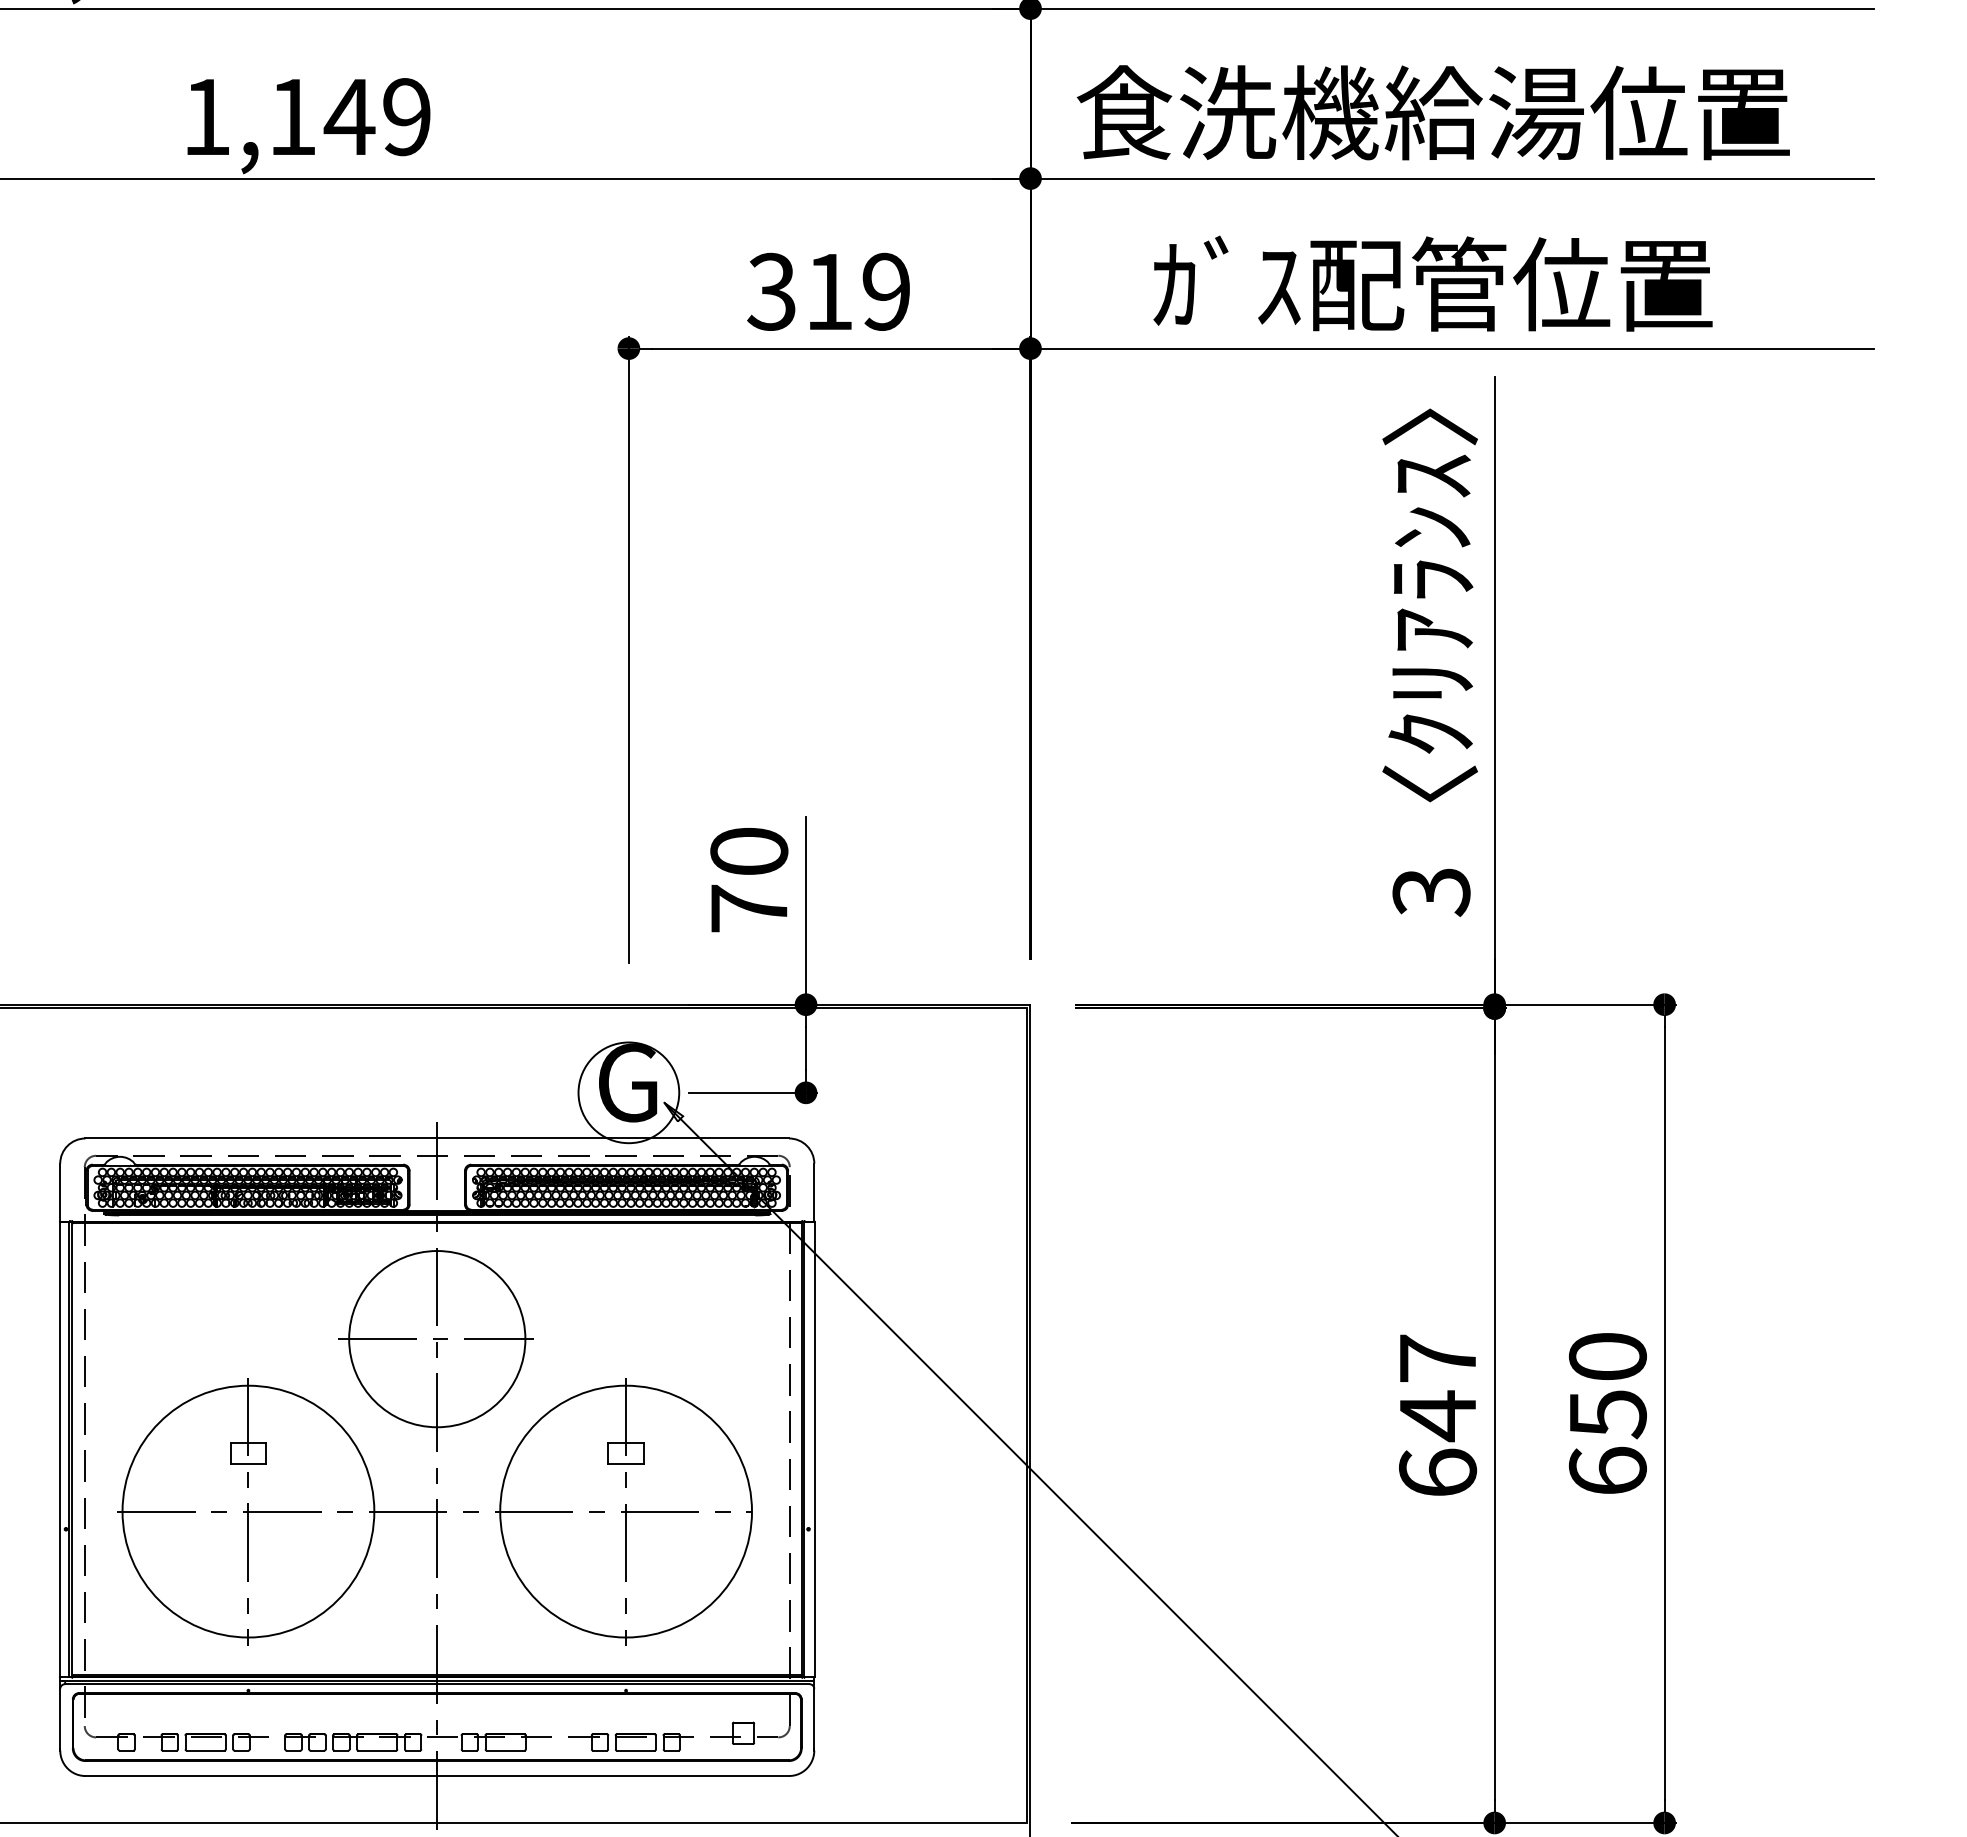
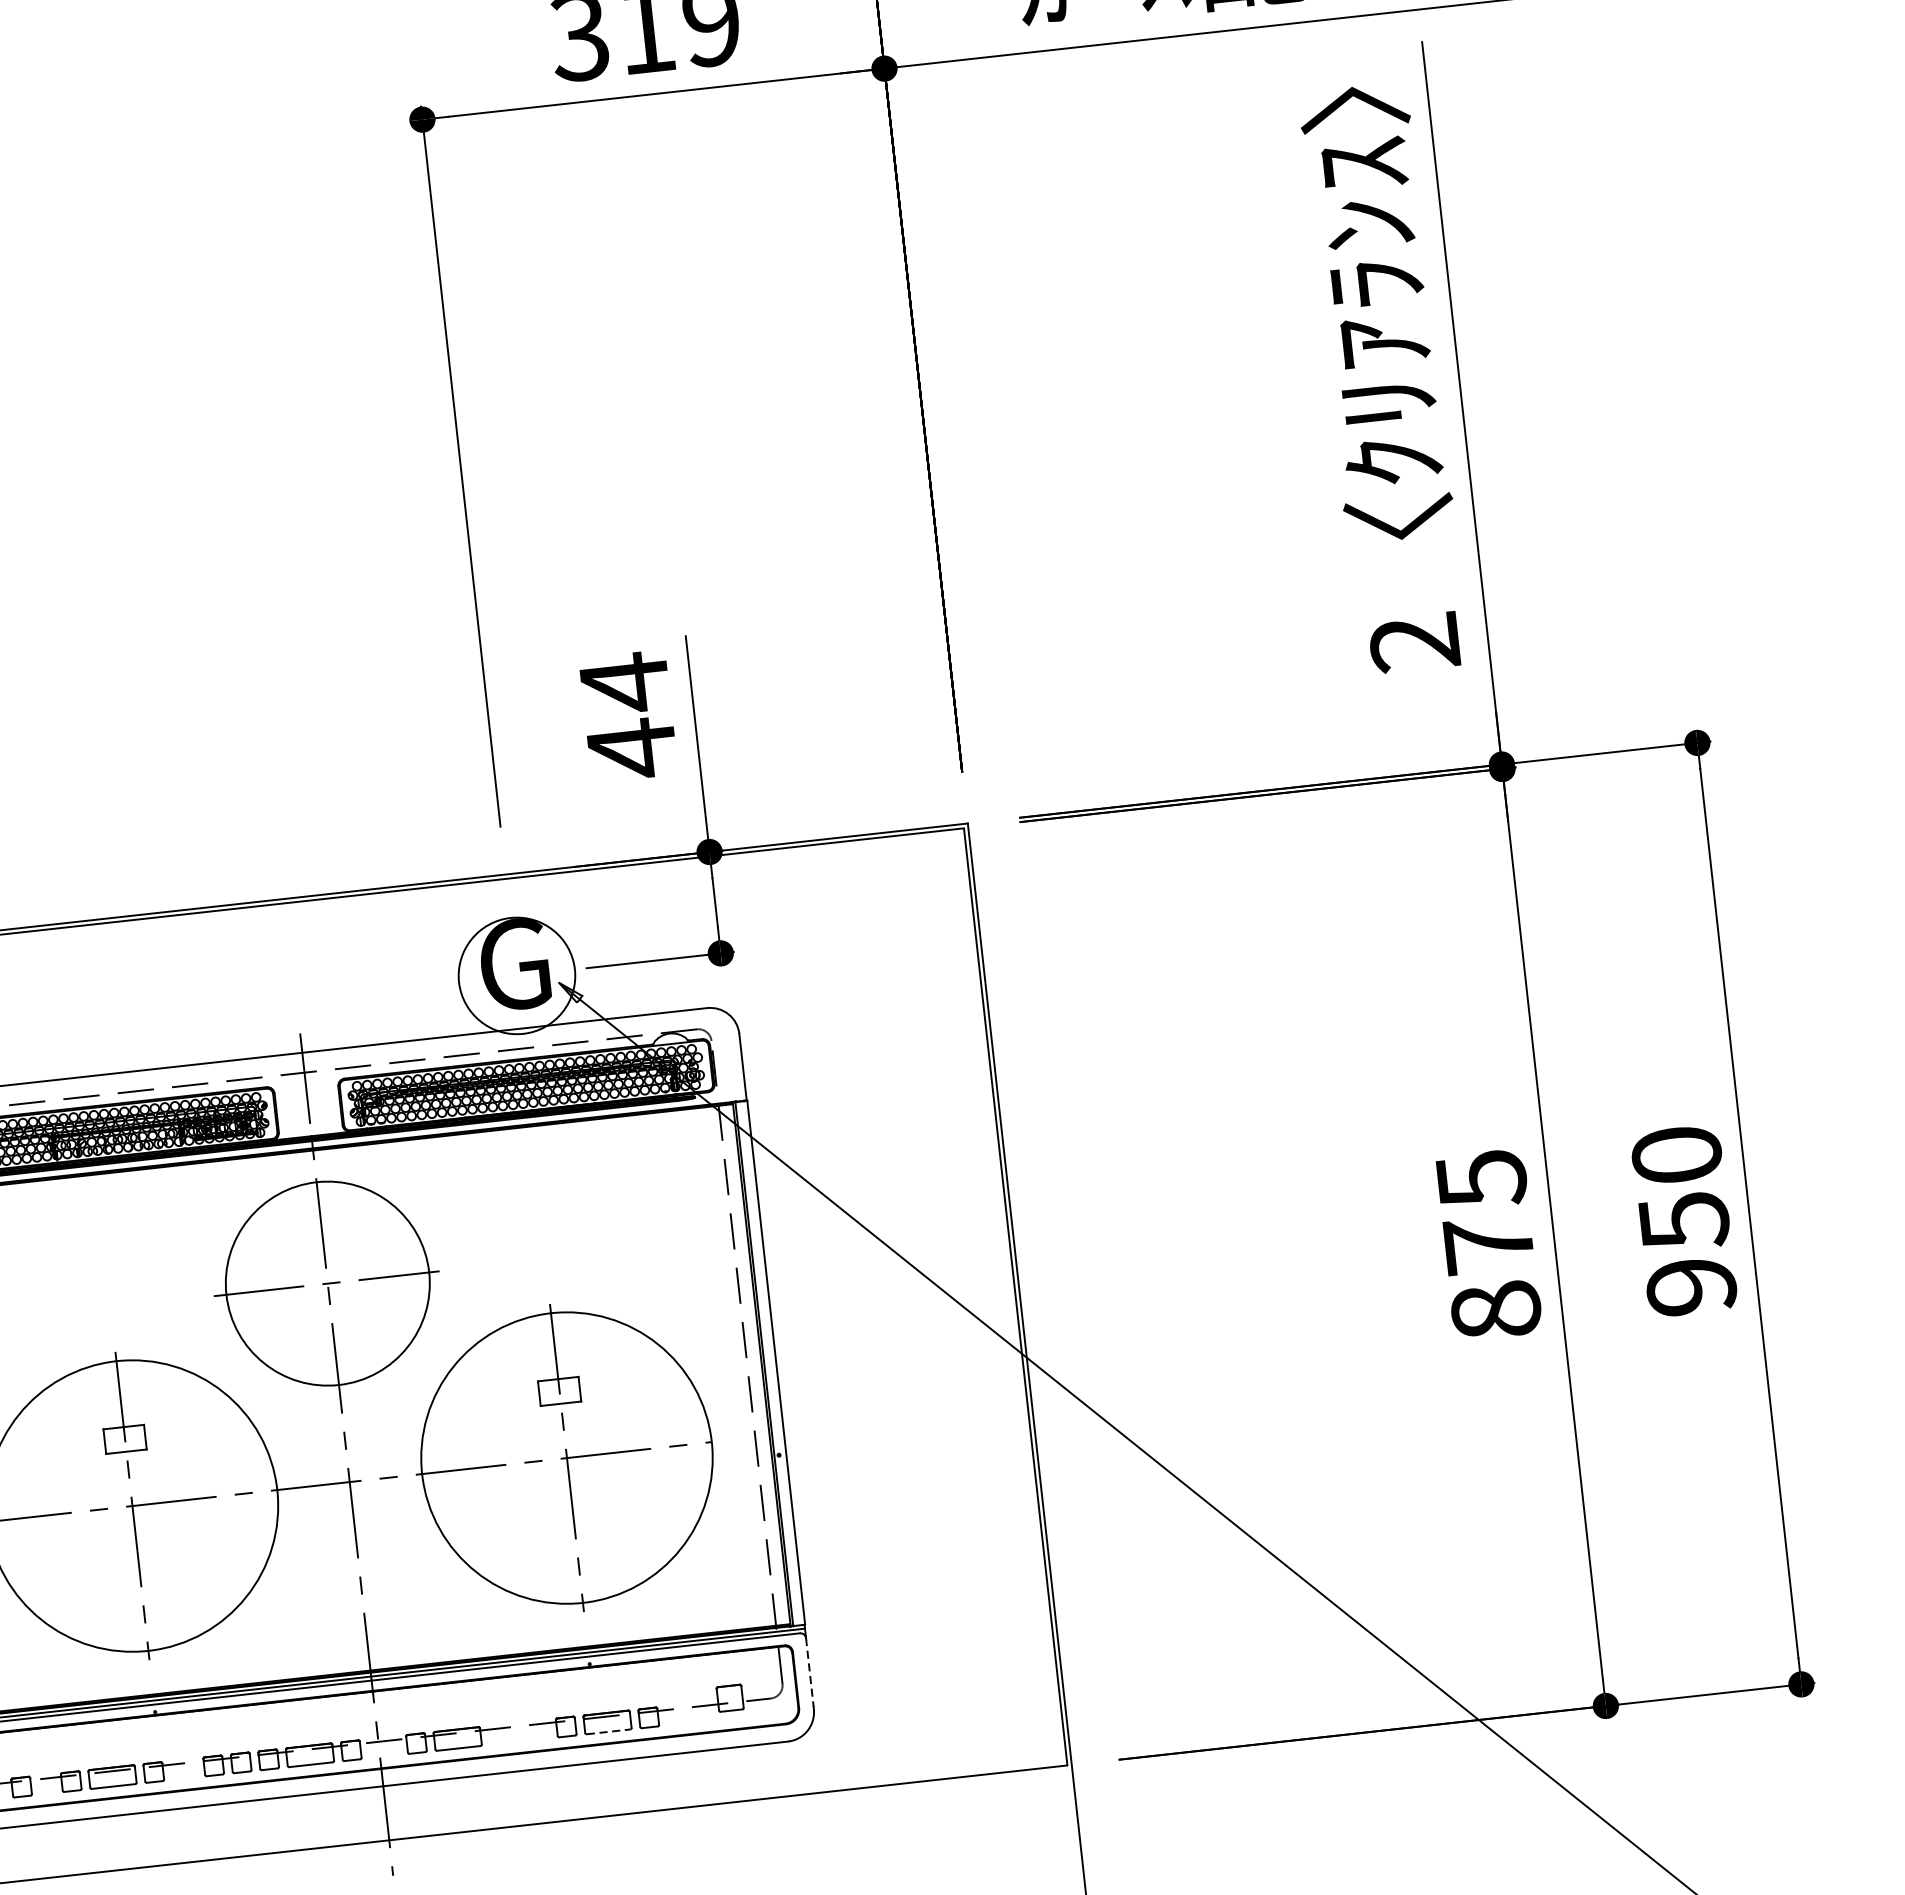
text: (749, 880) -> (628, 716), 70 -> 44
text: (1431, 892) -> (1414, 643), 3 -> 2
text: (1438, 1415) -> (1489, 1244), 647 -> 875
text: (1607, 1470) -> (1690, 1286), 650 -> 950
line: (814, 1718) -> (810, 1672), solid -> dashed
line: (635, 1750) -> (608, 1731), solid -> dashed

